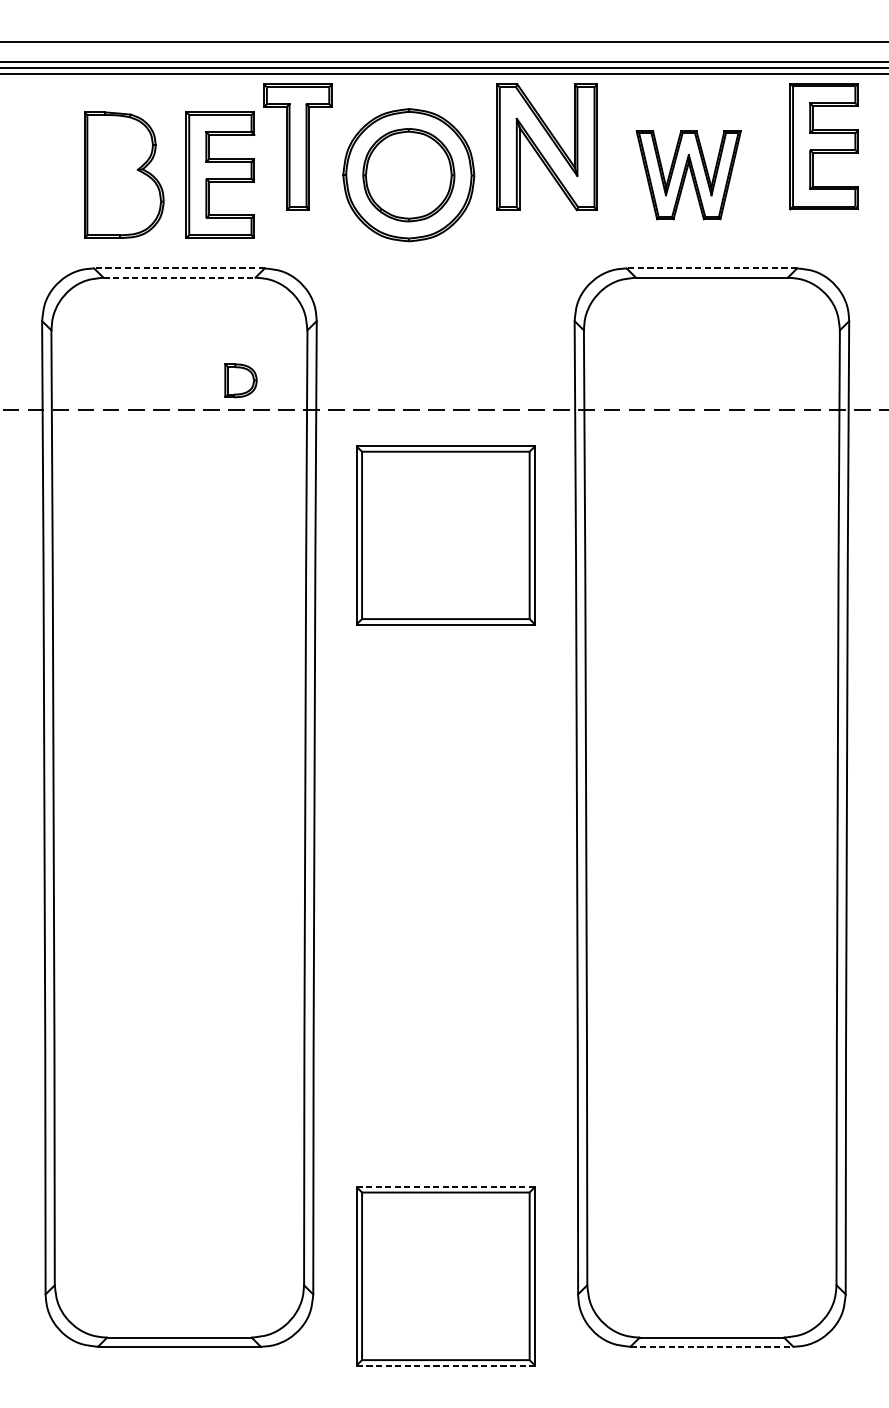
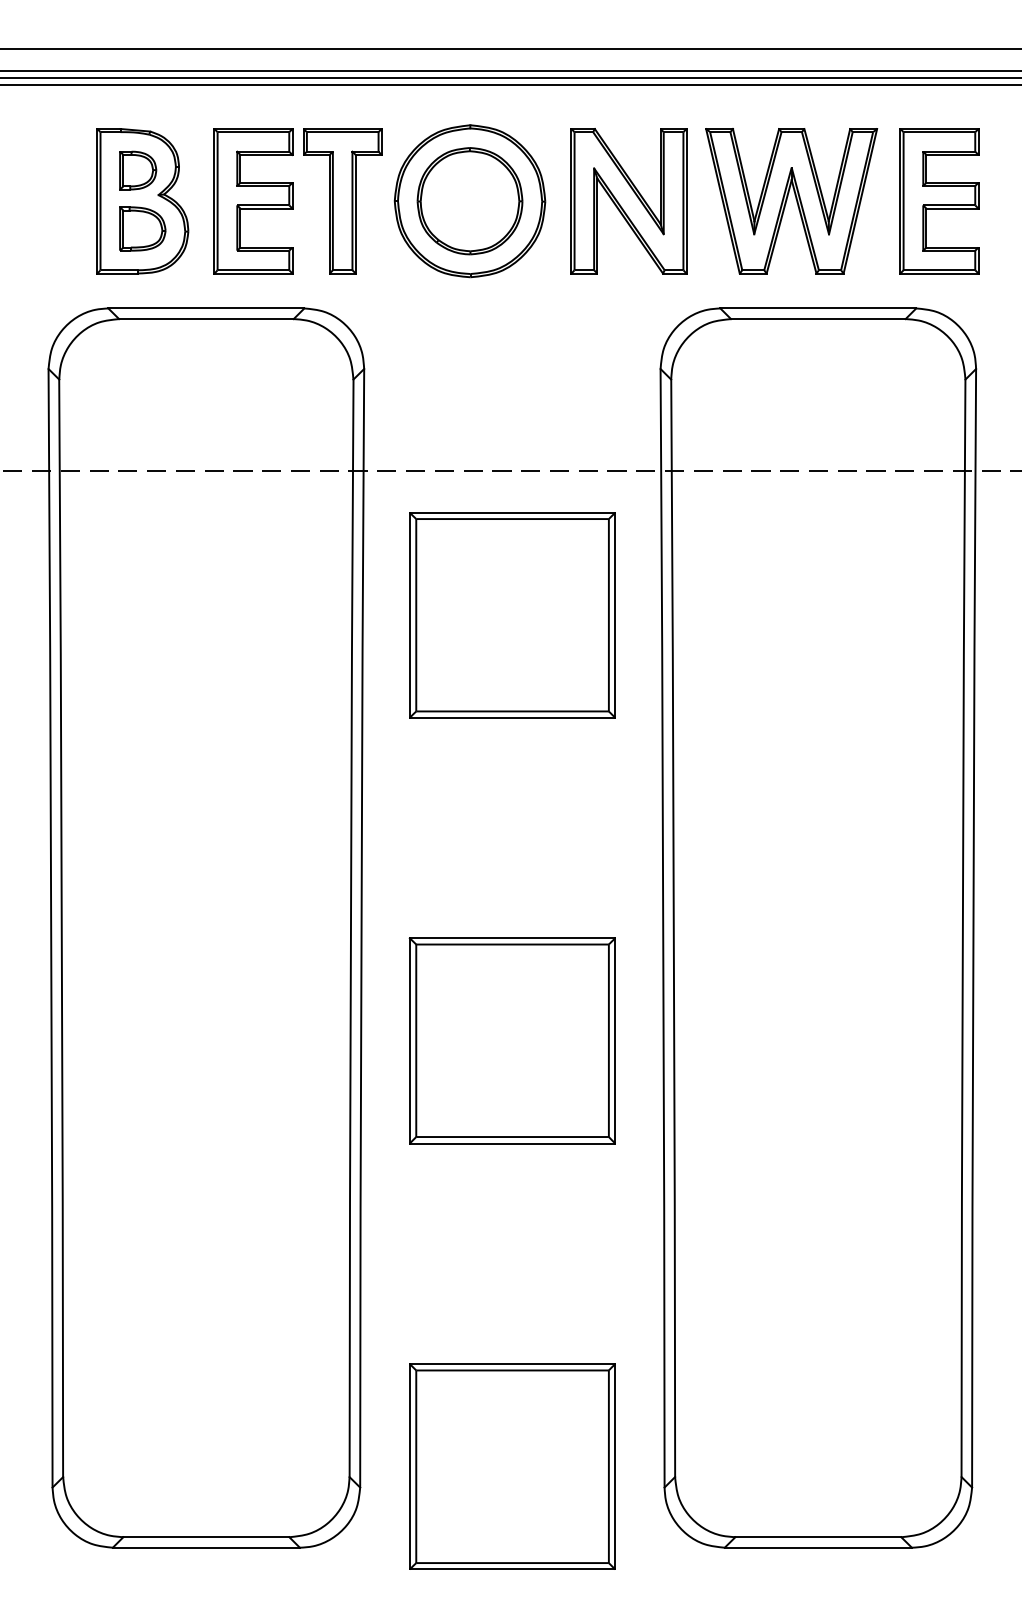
part: (824, 146) -> (939, 201), moved
part: (297, 147) -> (342, 201), moved
part: (546, 147) -> (628, 201), moved
part: (688, 175) -> (791, 201), size x1.43
part: (123, 198) -> (142, 228), added
line: (179, 268) -> (206, 308), dashed -> solid
line: (712, 268) -> (818, 308), dashed -> solid
line: (179, 278) -> (206, 319), dashed -> solid
part: (241, 380) -> (138, 170), moved
part: (444, 905) -> (511, 1040), added
line: (445, 1187) -> (512, 1364), dashed -> solid
line: (712, 1346) -> (818, 1547), dashed -> solid
line: (445, 1365) -> (512, 1569), dashed -> solid

